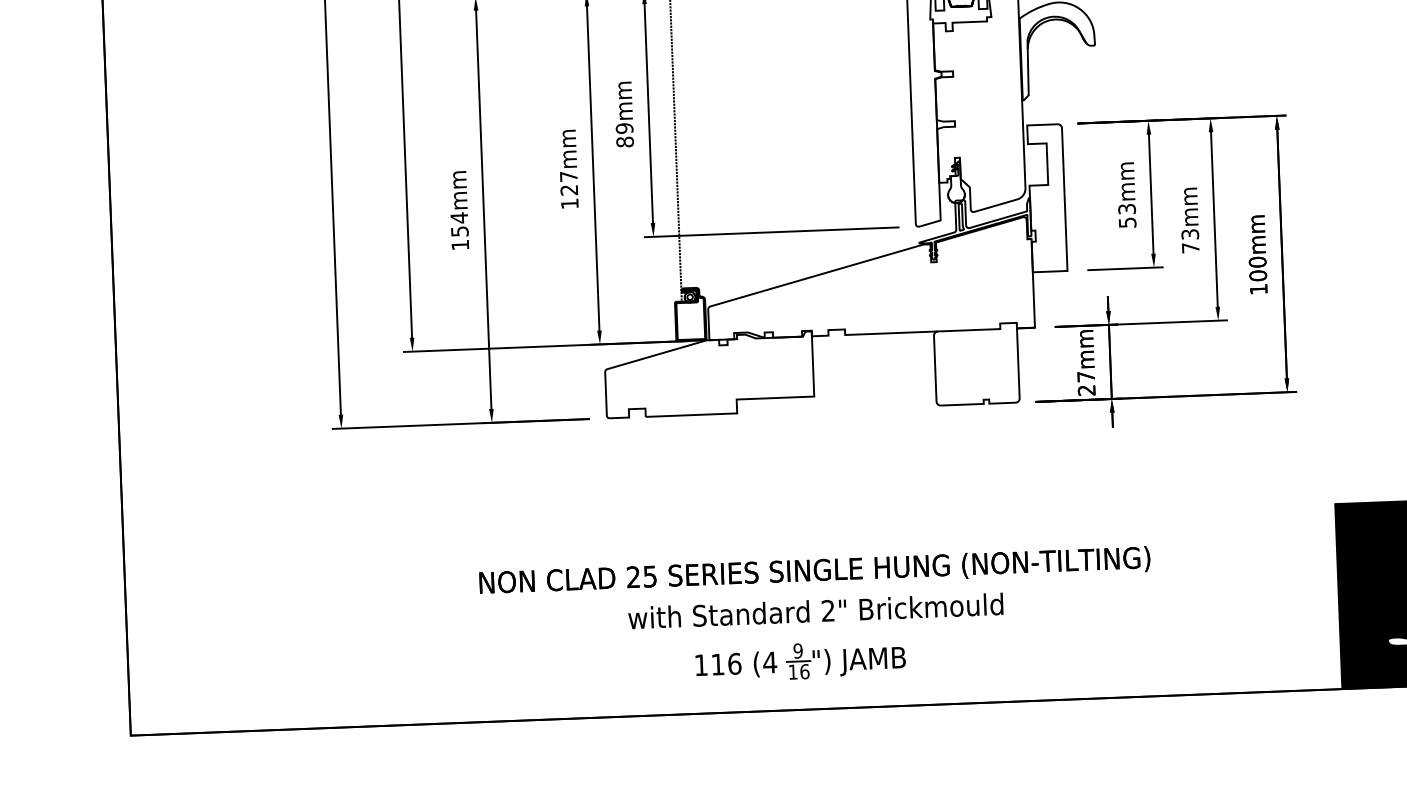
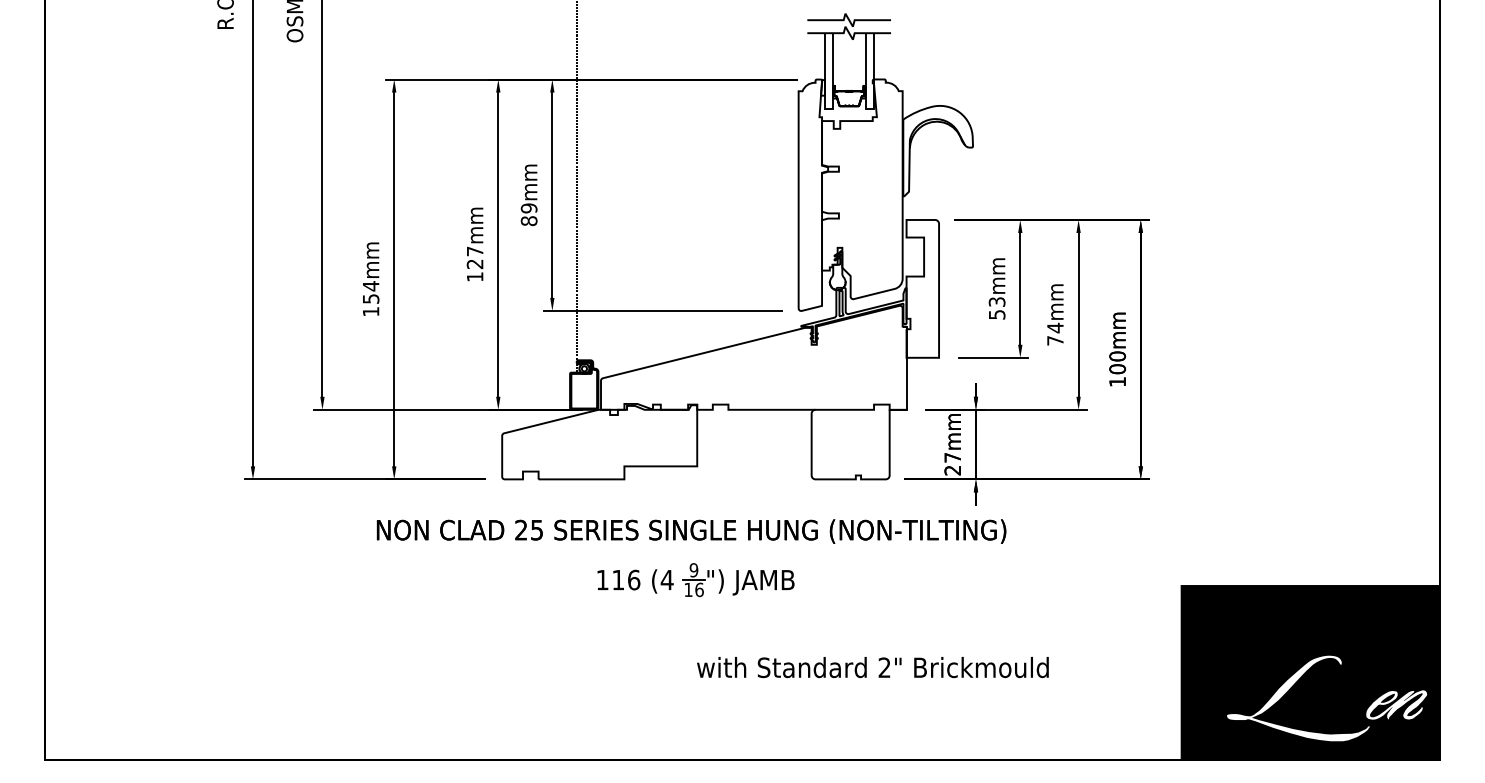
text: (1190, 233) -> (1055, 327), 73mm -> 74mm
text: (814, 571) -> (691, 531), moved
text: (815, 611) -> (872, 667), moved
part: (800, 661) -> (695, 580), moved

